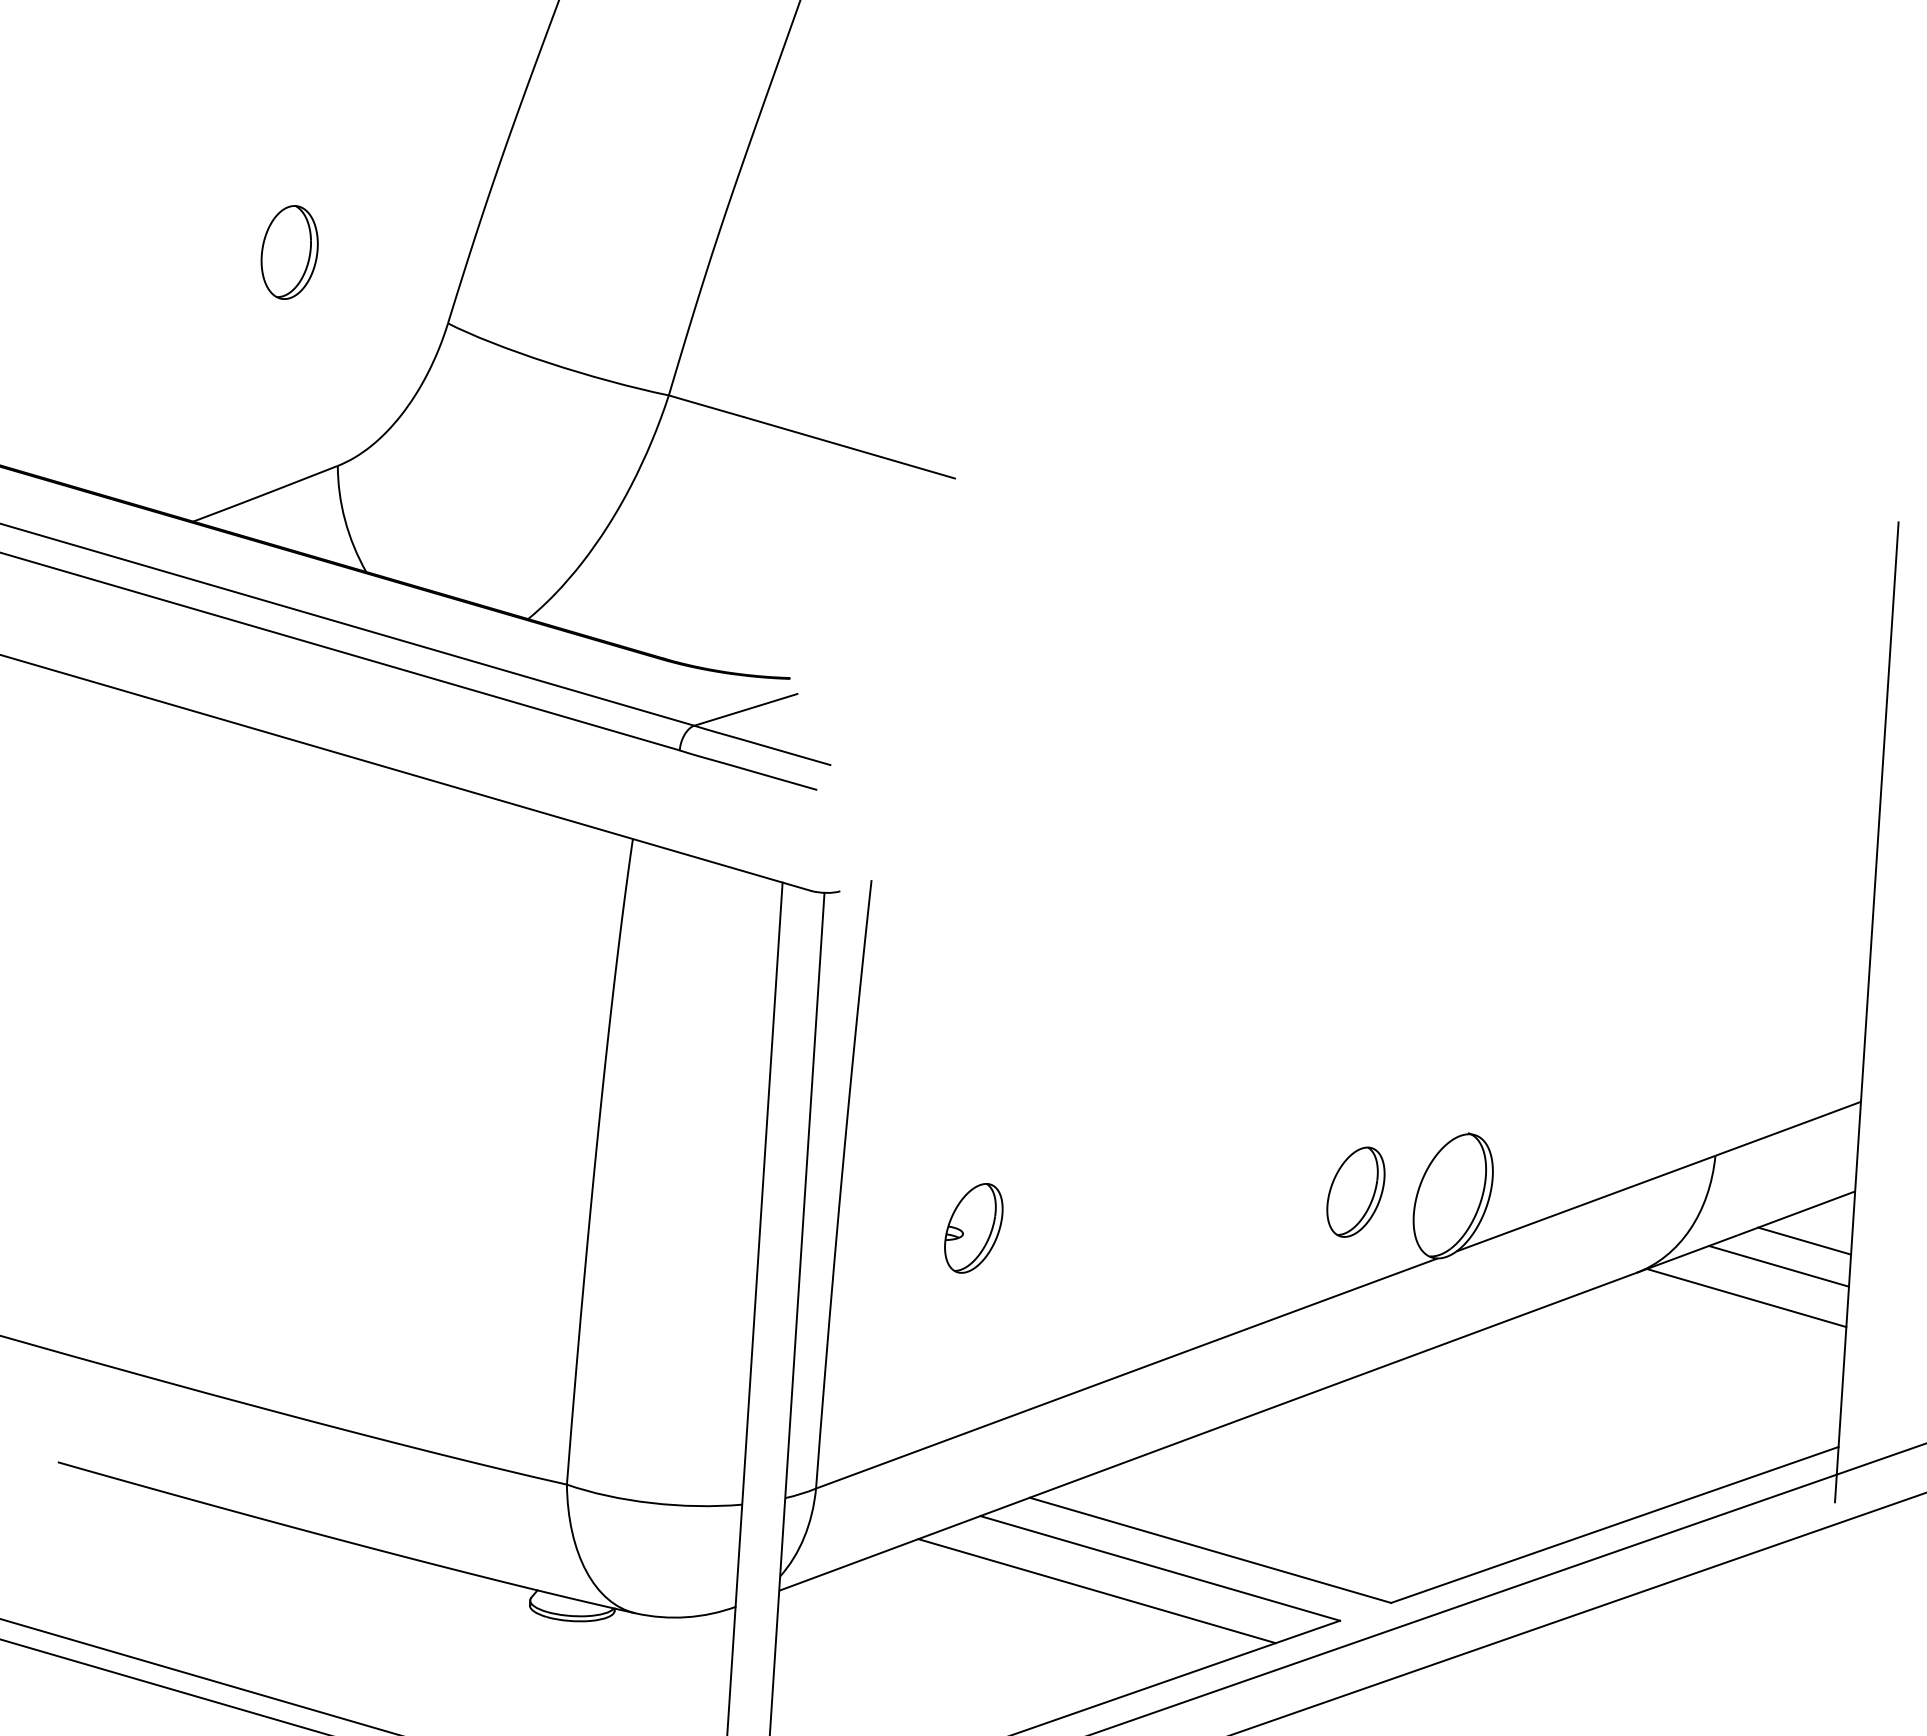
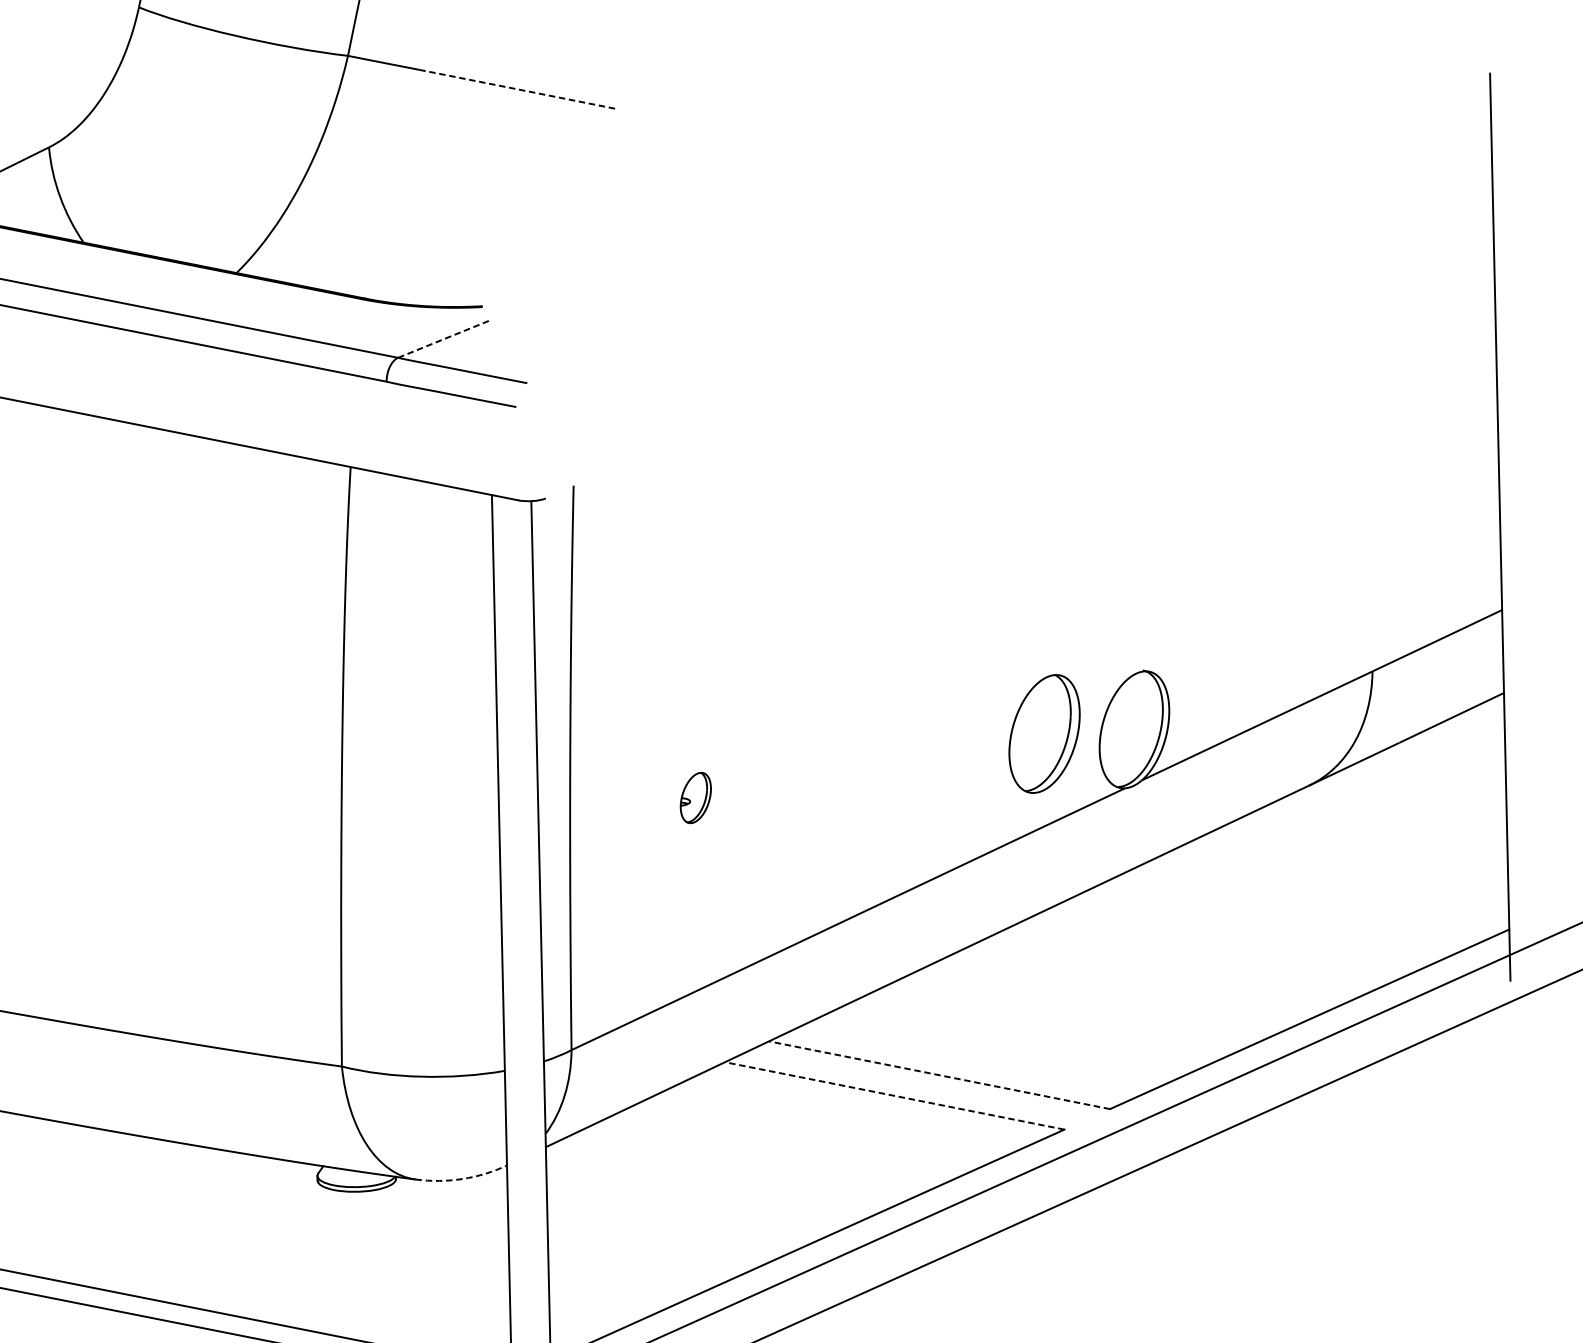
line: (849, 447) -> (518, 89), solid -> dashed
line: (745, 709) -> (443, 338), solid -> dashed
part: (1355, 1191) -> (1044, 733), size x1.4
part: (973, 1228) -> (695, 798), size x0.6
line: (1804, 1240) -> (1461, 742), removed
line: (1778, 1265) -> (1439, 767), removed
line: (1746, 1298) -> (1412, 800), removed
line: (1209, 1550) -> (938, 1075), solid -> dashed
line: (1159, 1568) -> (894, 1096), solid -> dashed
line: (1096, 1591) -> (837, 1122), removed
arc: (686, 1617) -> (462, 1179), solid -> dashed

